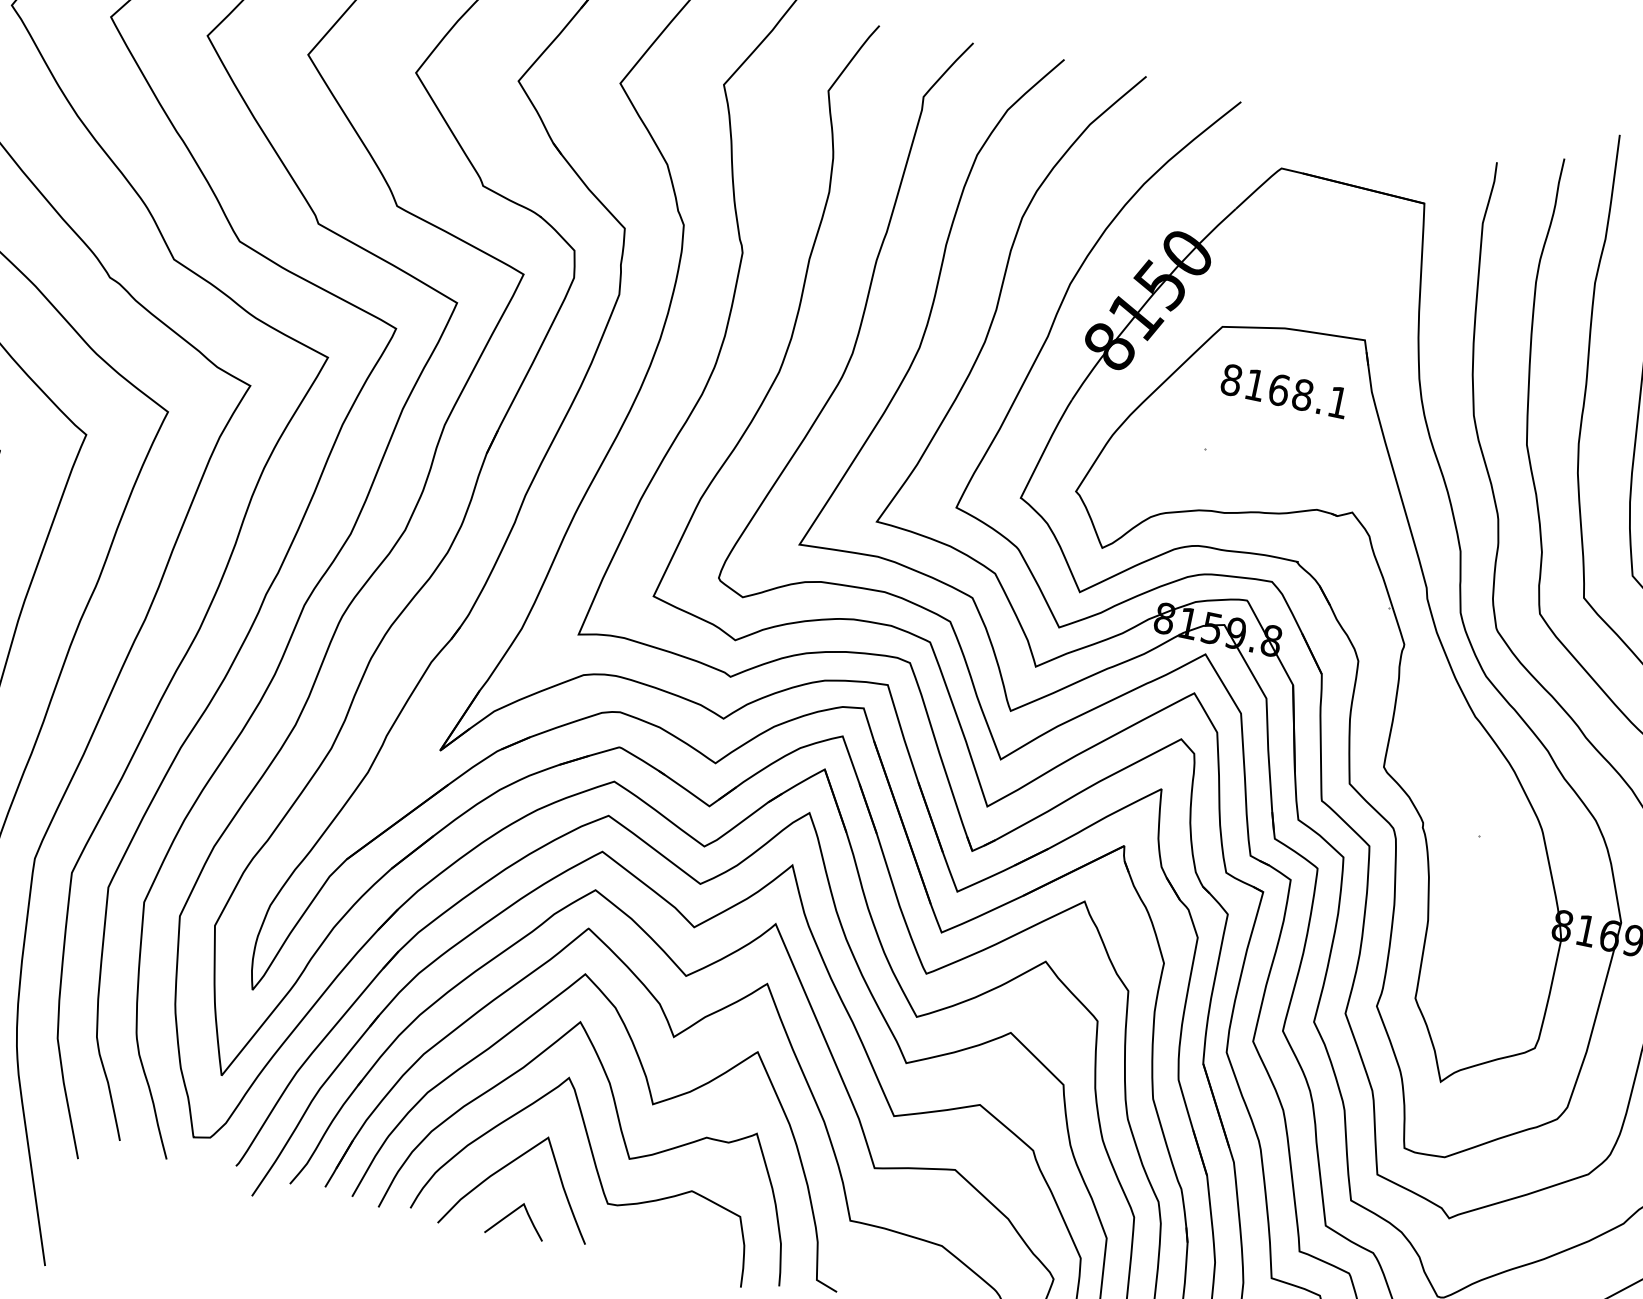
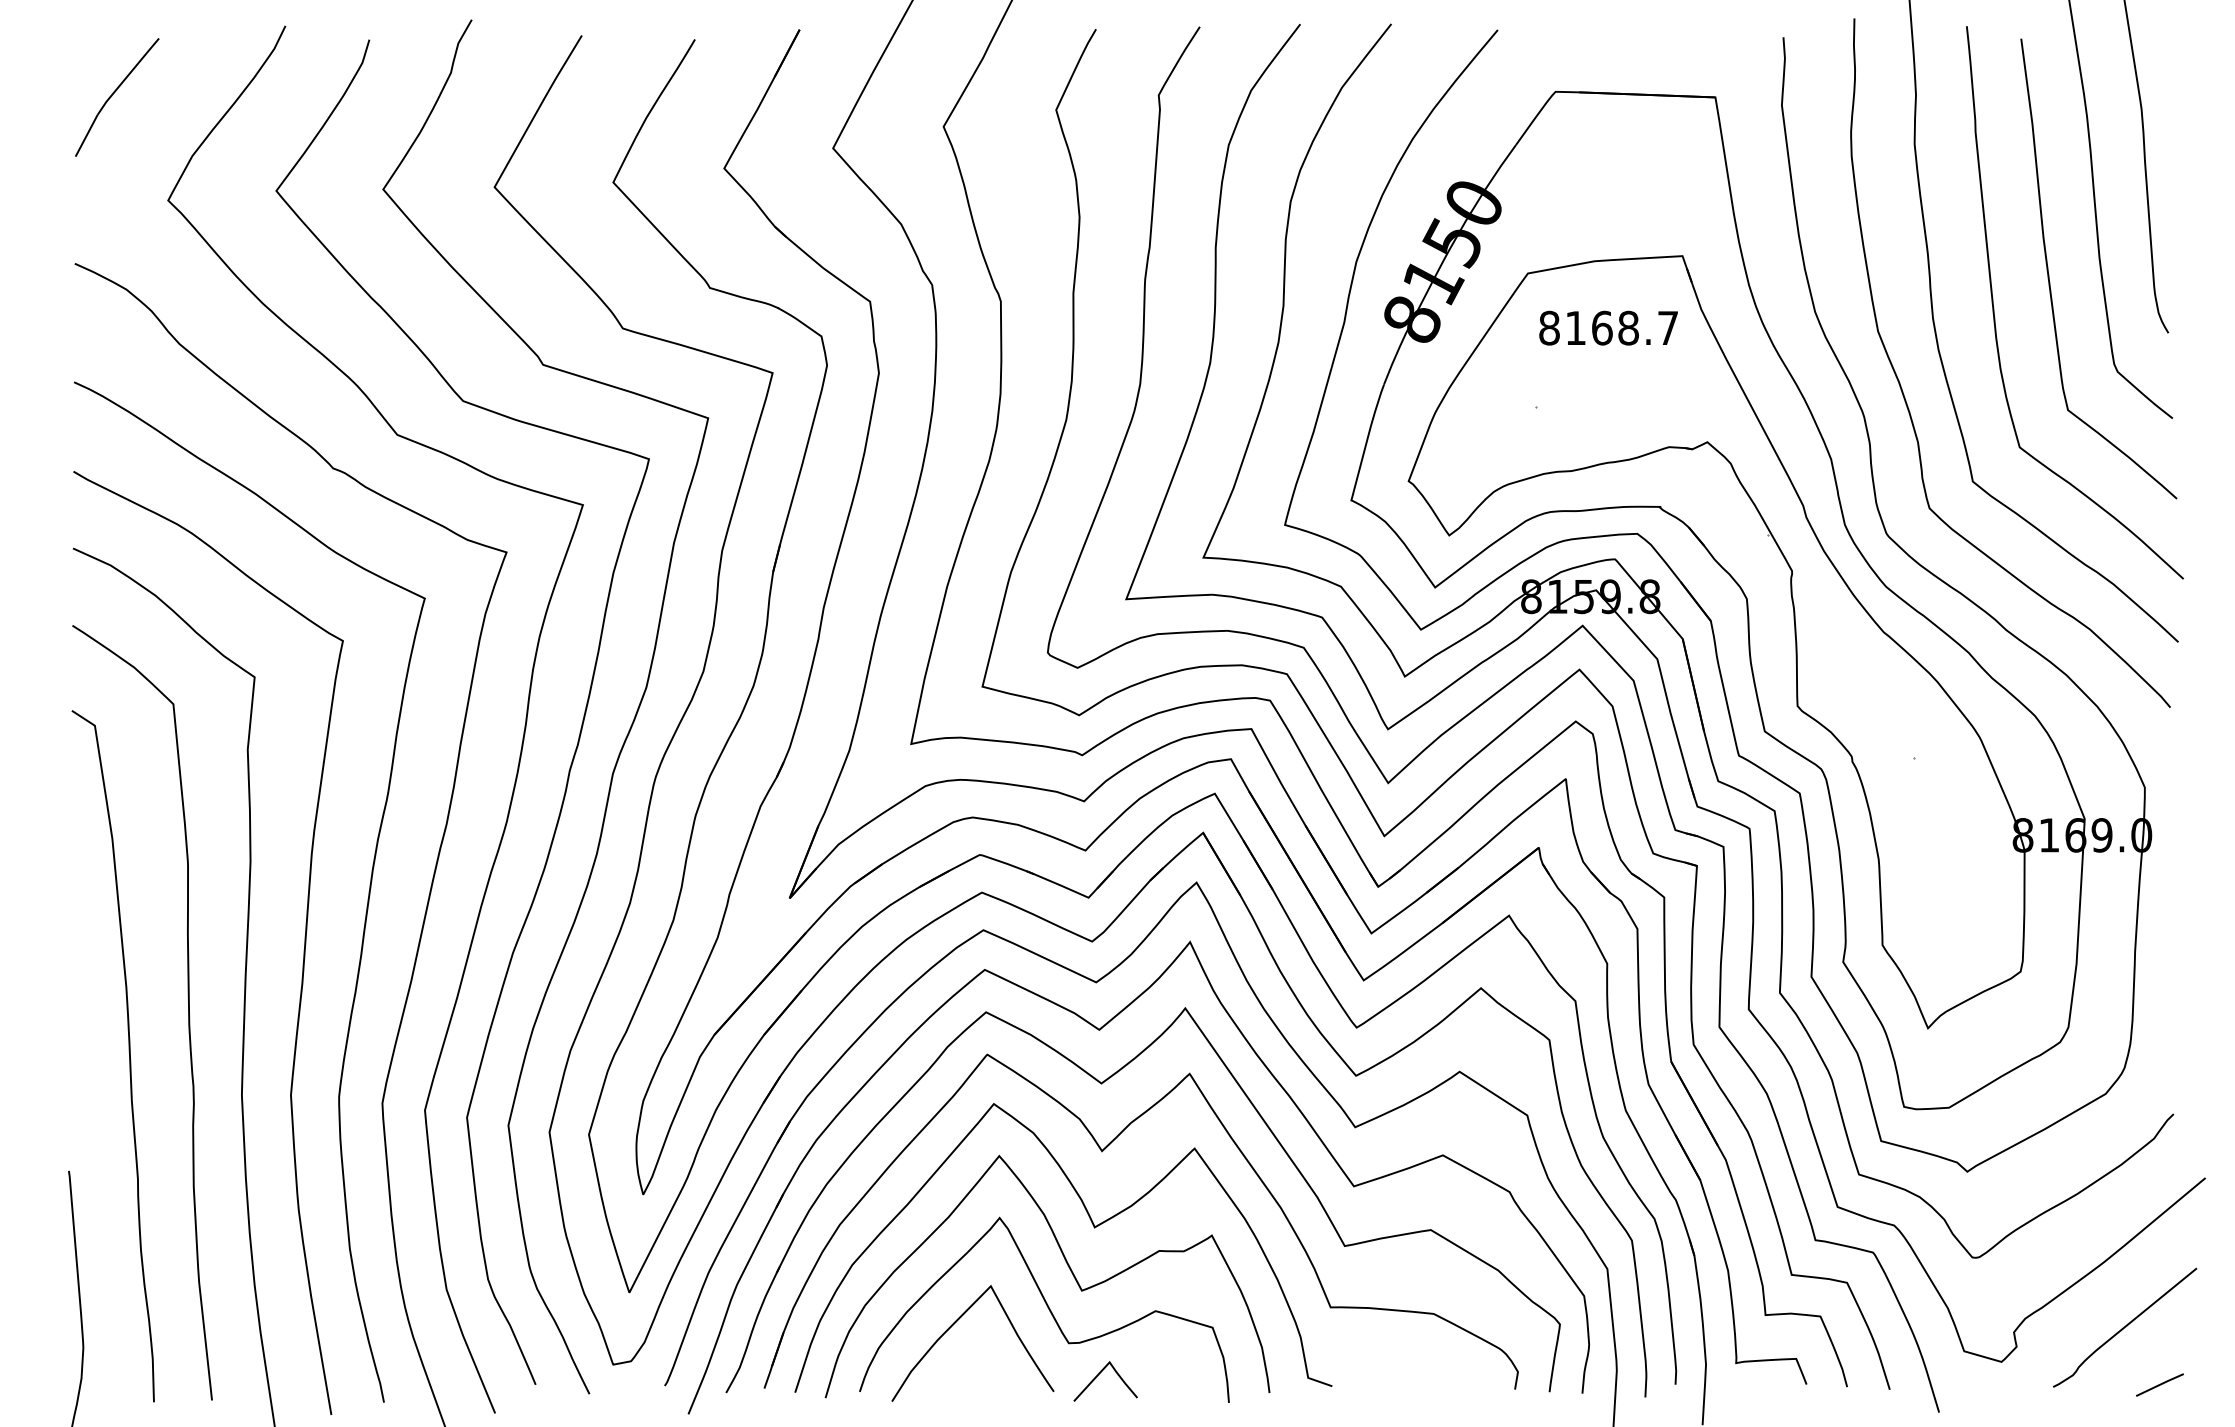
text: (1337, 401) -> (1667, 327), 8168.1 -> 8168.7
curve: (510, 1215) -> (1097, 1377), moved

